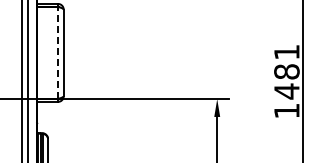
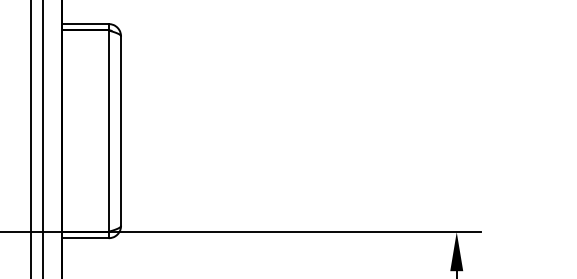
line: (58, 52) -> (109, 130), dashed -> solid

